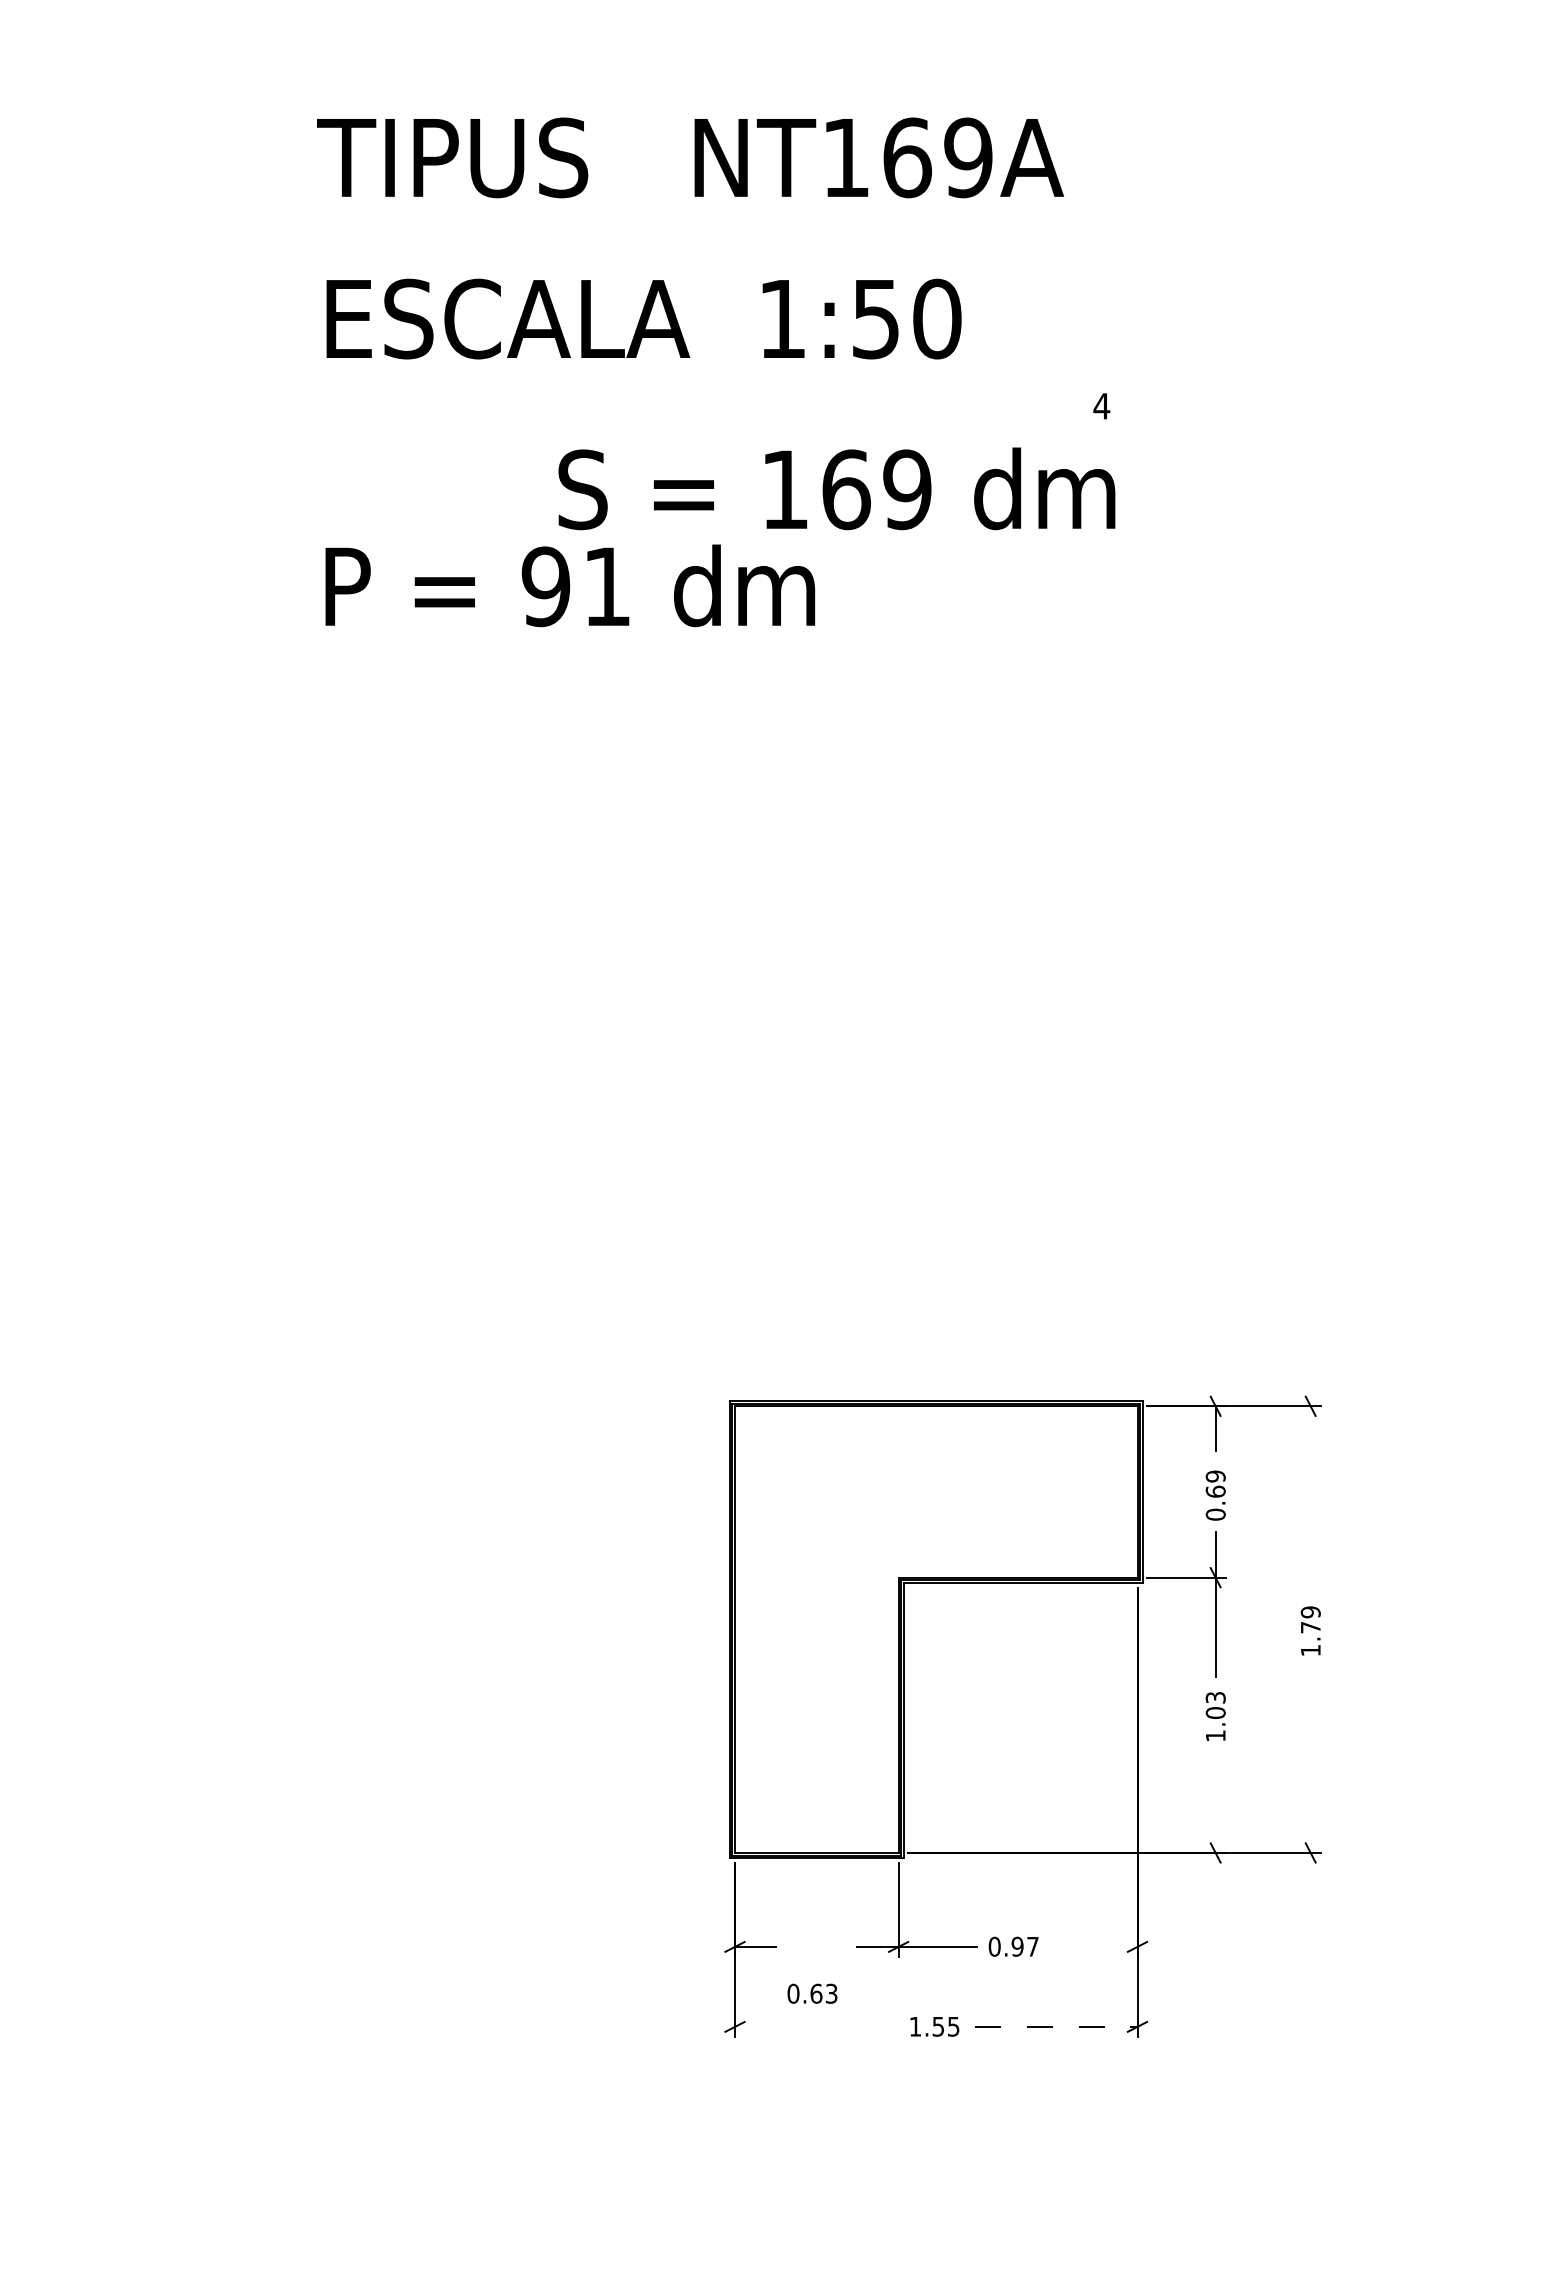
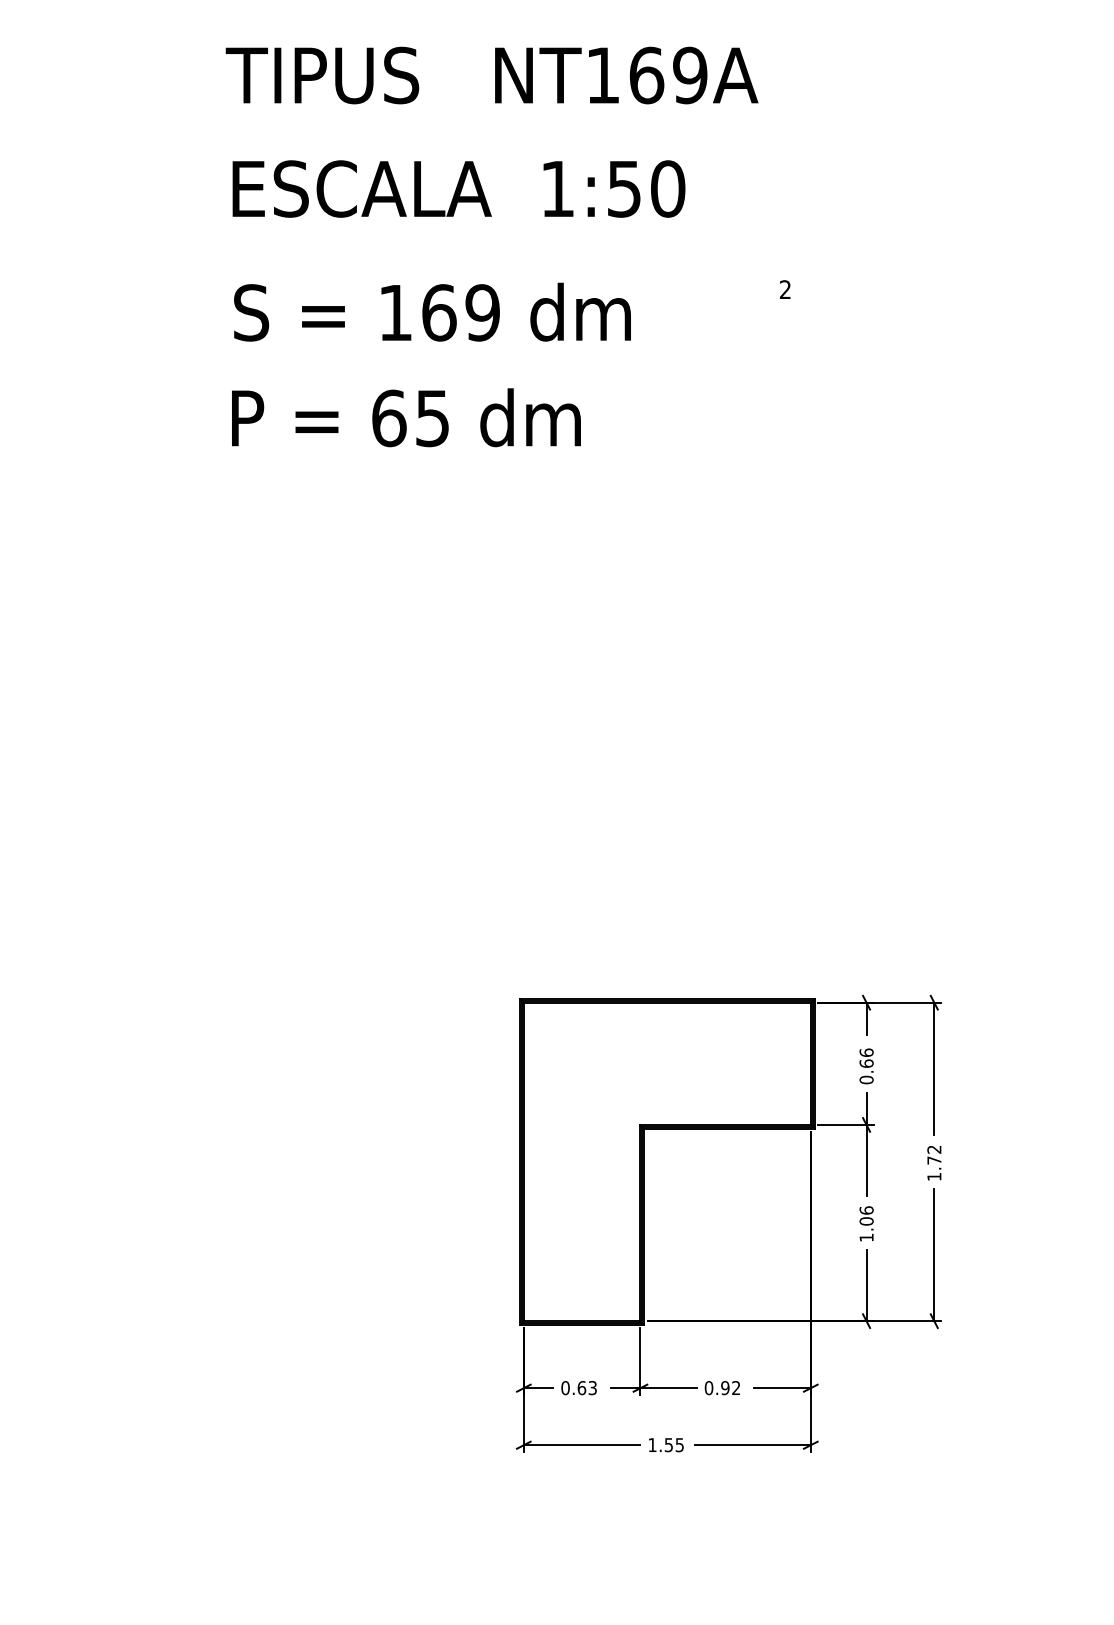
text: (690, 157) -> (492, 75), moved
text: (643, 318) -> (458, 188), moved
text: (1101, 405) -> (785, 289), 4 -> 2
text: (836, 488) -> (432, 311), moved
text: (575, 586) -> (410, 418), 91 -> 65
text: (1215, 1476) -> (866, 1052), 0.69 -> 0.66
line: (1310, 1498) -> (934, 1068), added
text: (1310, 1612) -> (934, 1149), 1.79 -> 1.72
text: (1215, 1697) -> (866, 1210), 1.03 -> 1.06
line: (1310, 1760) -> (934, 1255), added
line: (1215, 1802) -> (866, 1285), added
text: (1032, 1946) -> (735, 1387), 0.97 -> 0.92
line: (1097, 1946) -> (782, 1387), added
text: (812, 1993) -> (579, 1387), moved
line: (816, 2026) -> (581, 1444), added
line: (1056, 2026) -> (753, 1444), dashed -> solid

